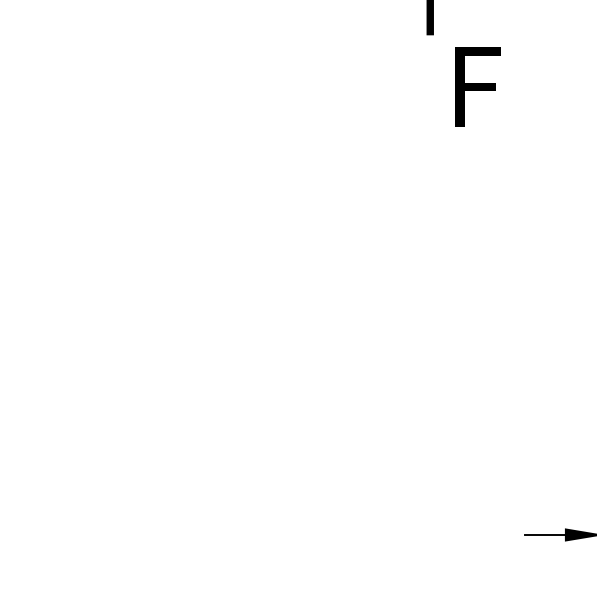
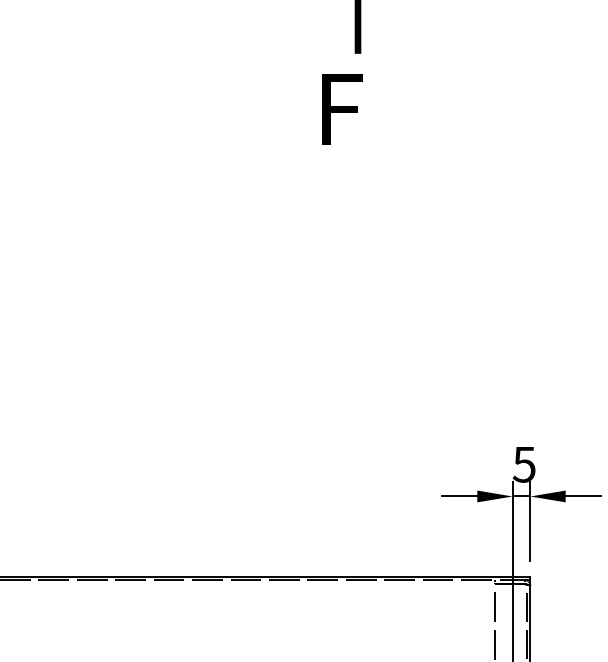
text: (478, 86) -> (342, 109), moved

